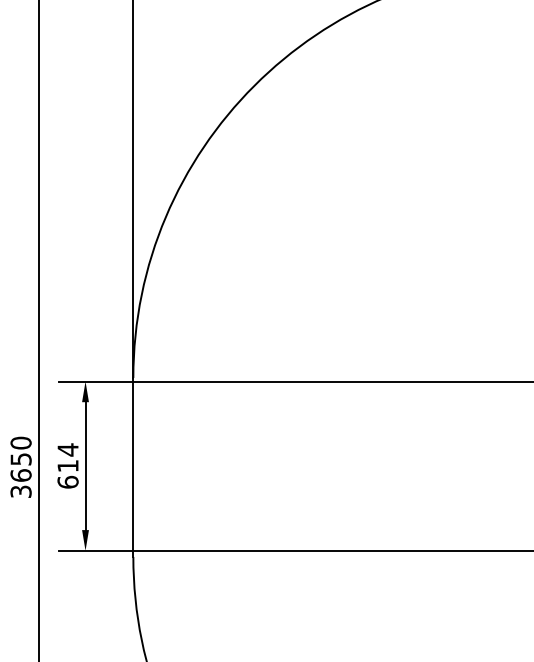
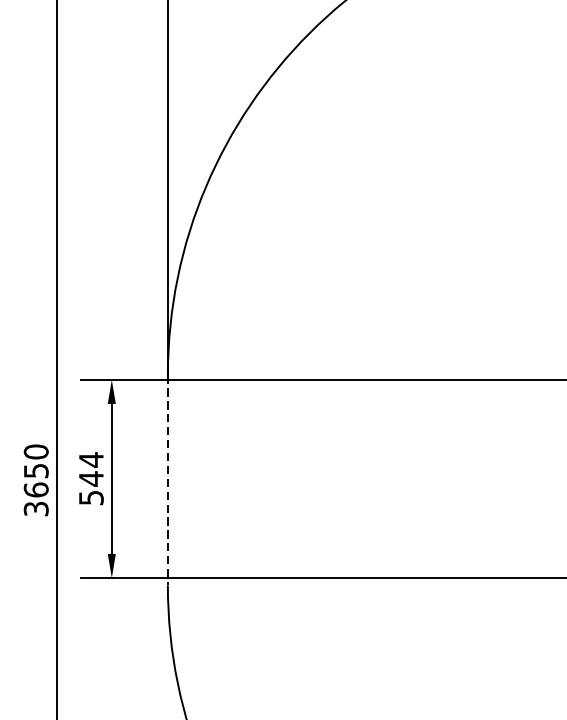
line: (133, 467) -> (168, 480), solid -> dashed
text: (67, 473) -> (90, 487), 614 -> 544

